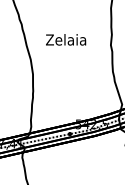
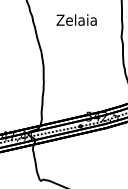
text: (65, 39) -> (76, 19), moved

